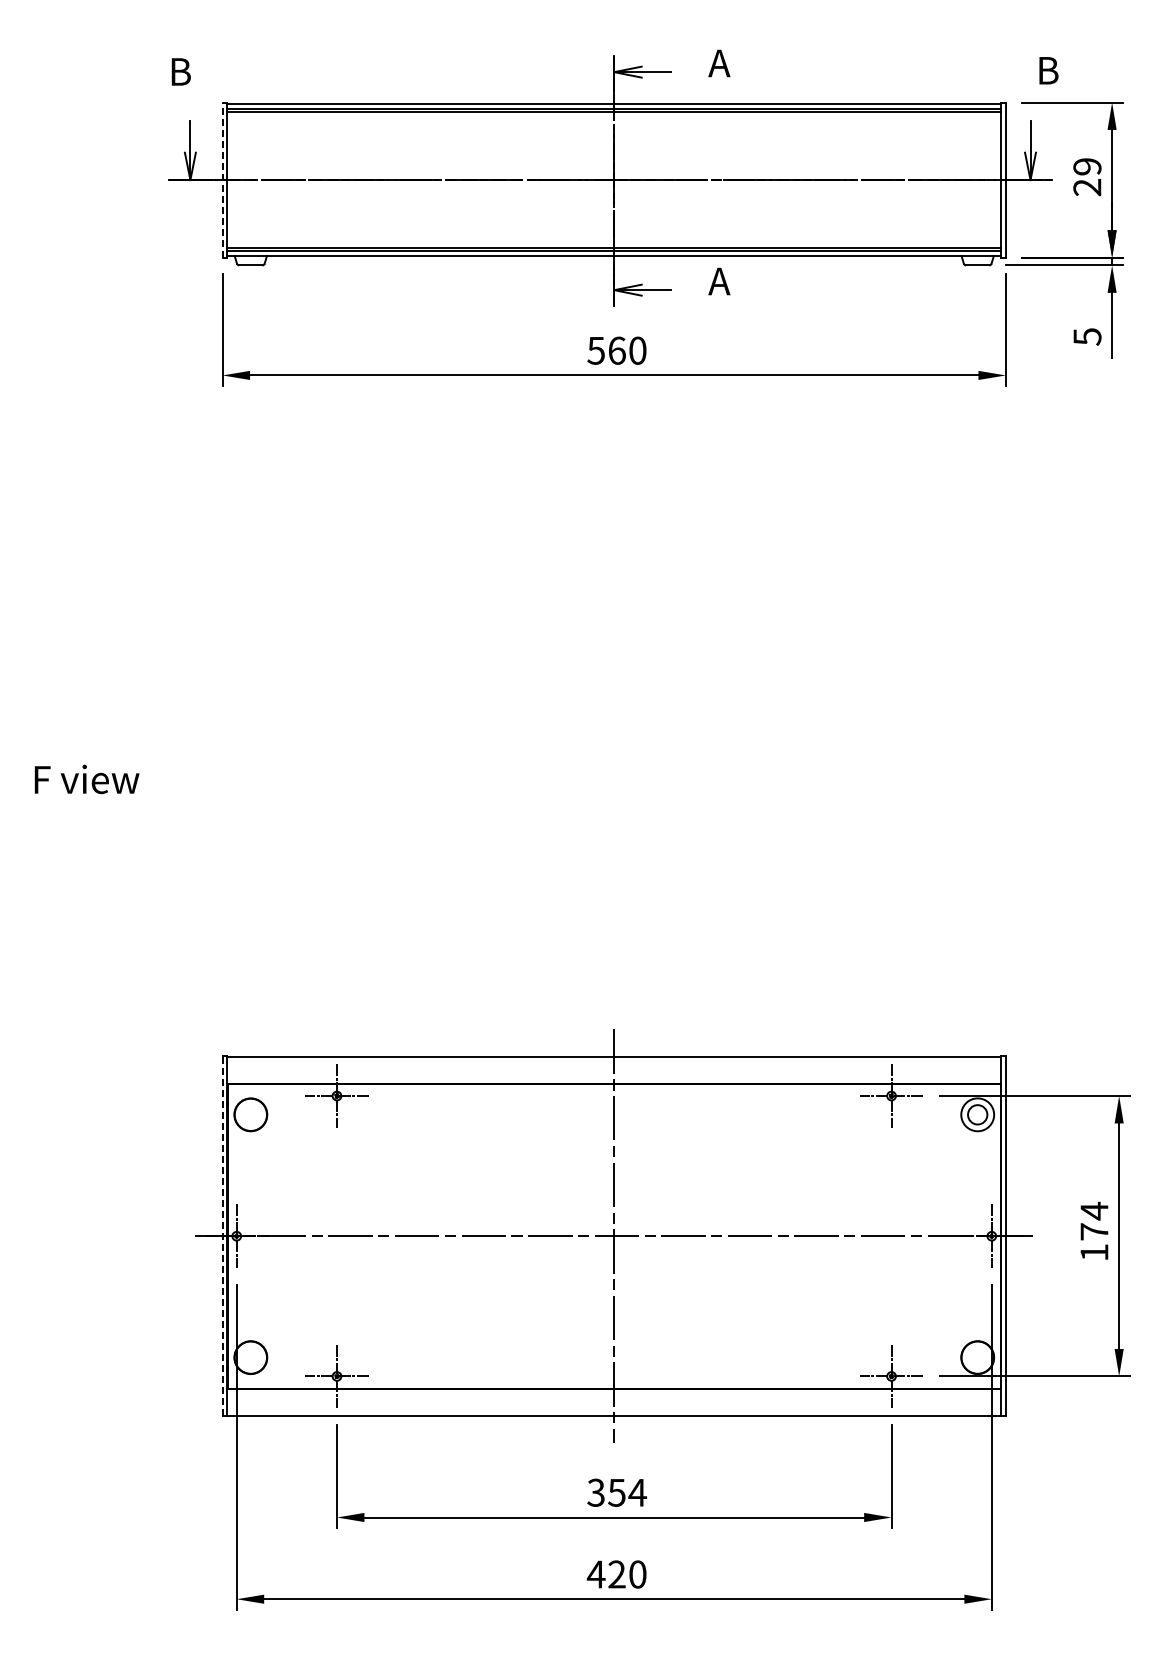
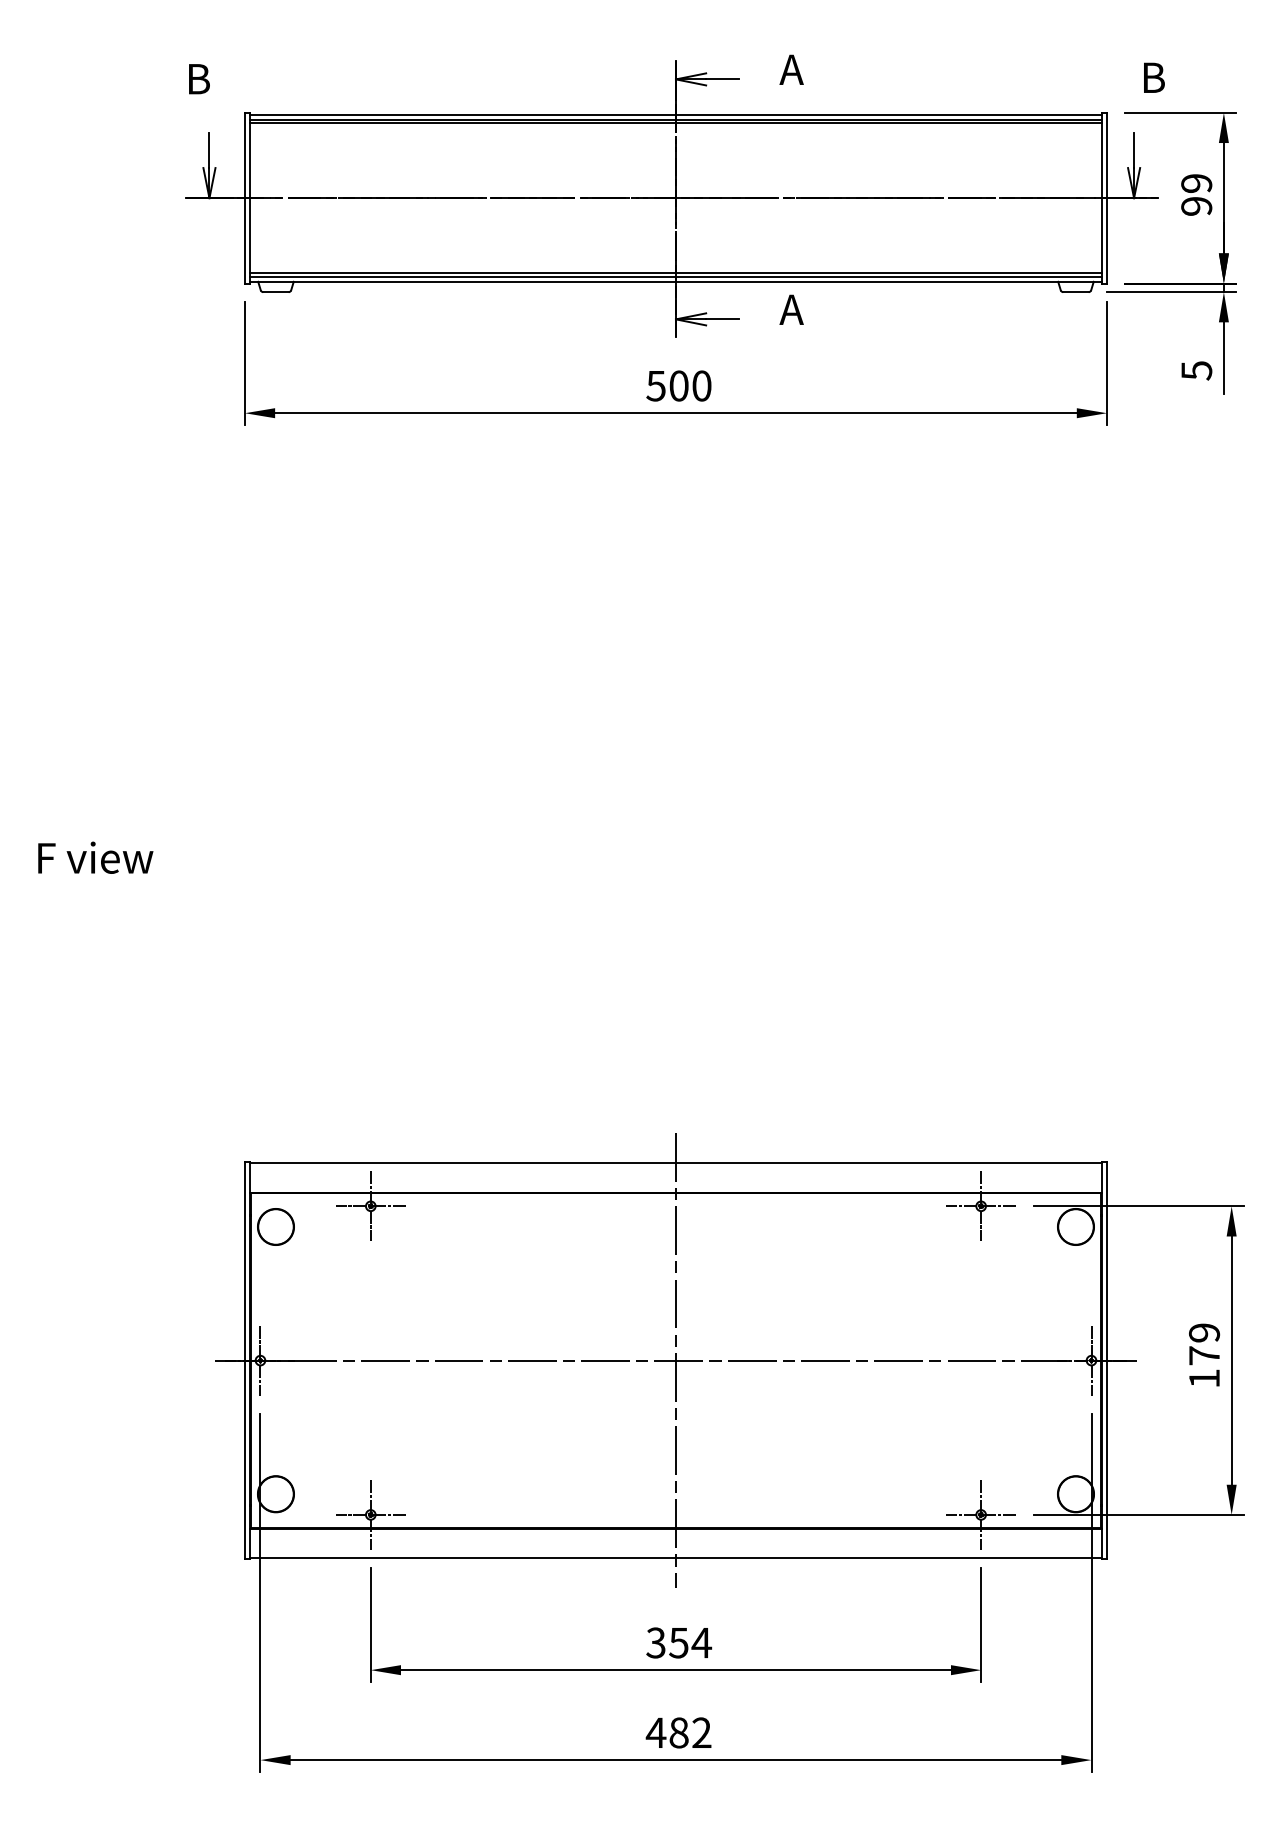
line: (222, 180) -> (244, 198), dashed -> solid
text: (1087, 187) -> (1196, 206), 29 -> 99
text: (616, 350) -> (678, 385), 560 -> 500
circle: (977, 1114) -> (1075, 1226), size x1.67
text: (1094, 1210) -> (1204, 1332), 174 -> 179
line: (222, 1235) -> (244, 1359), dashed -> solid
text: (627, 1574) -> (690, 1732), 420 -> 482

